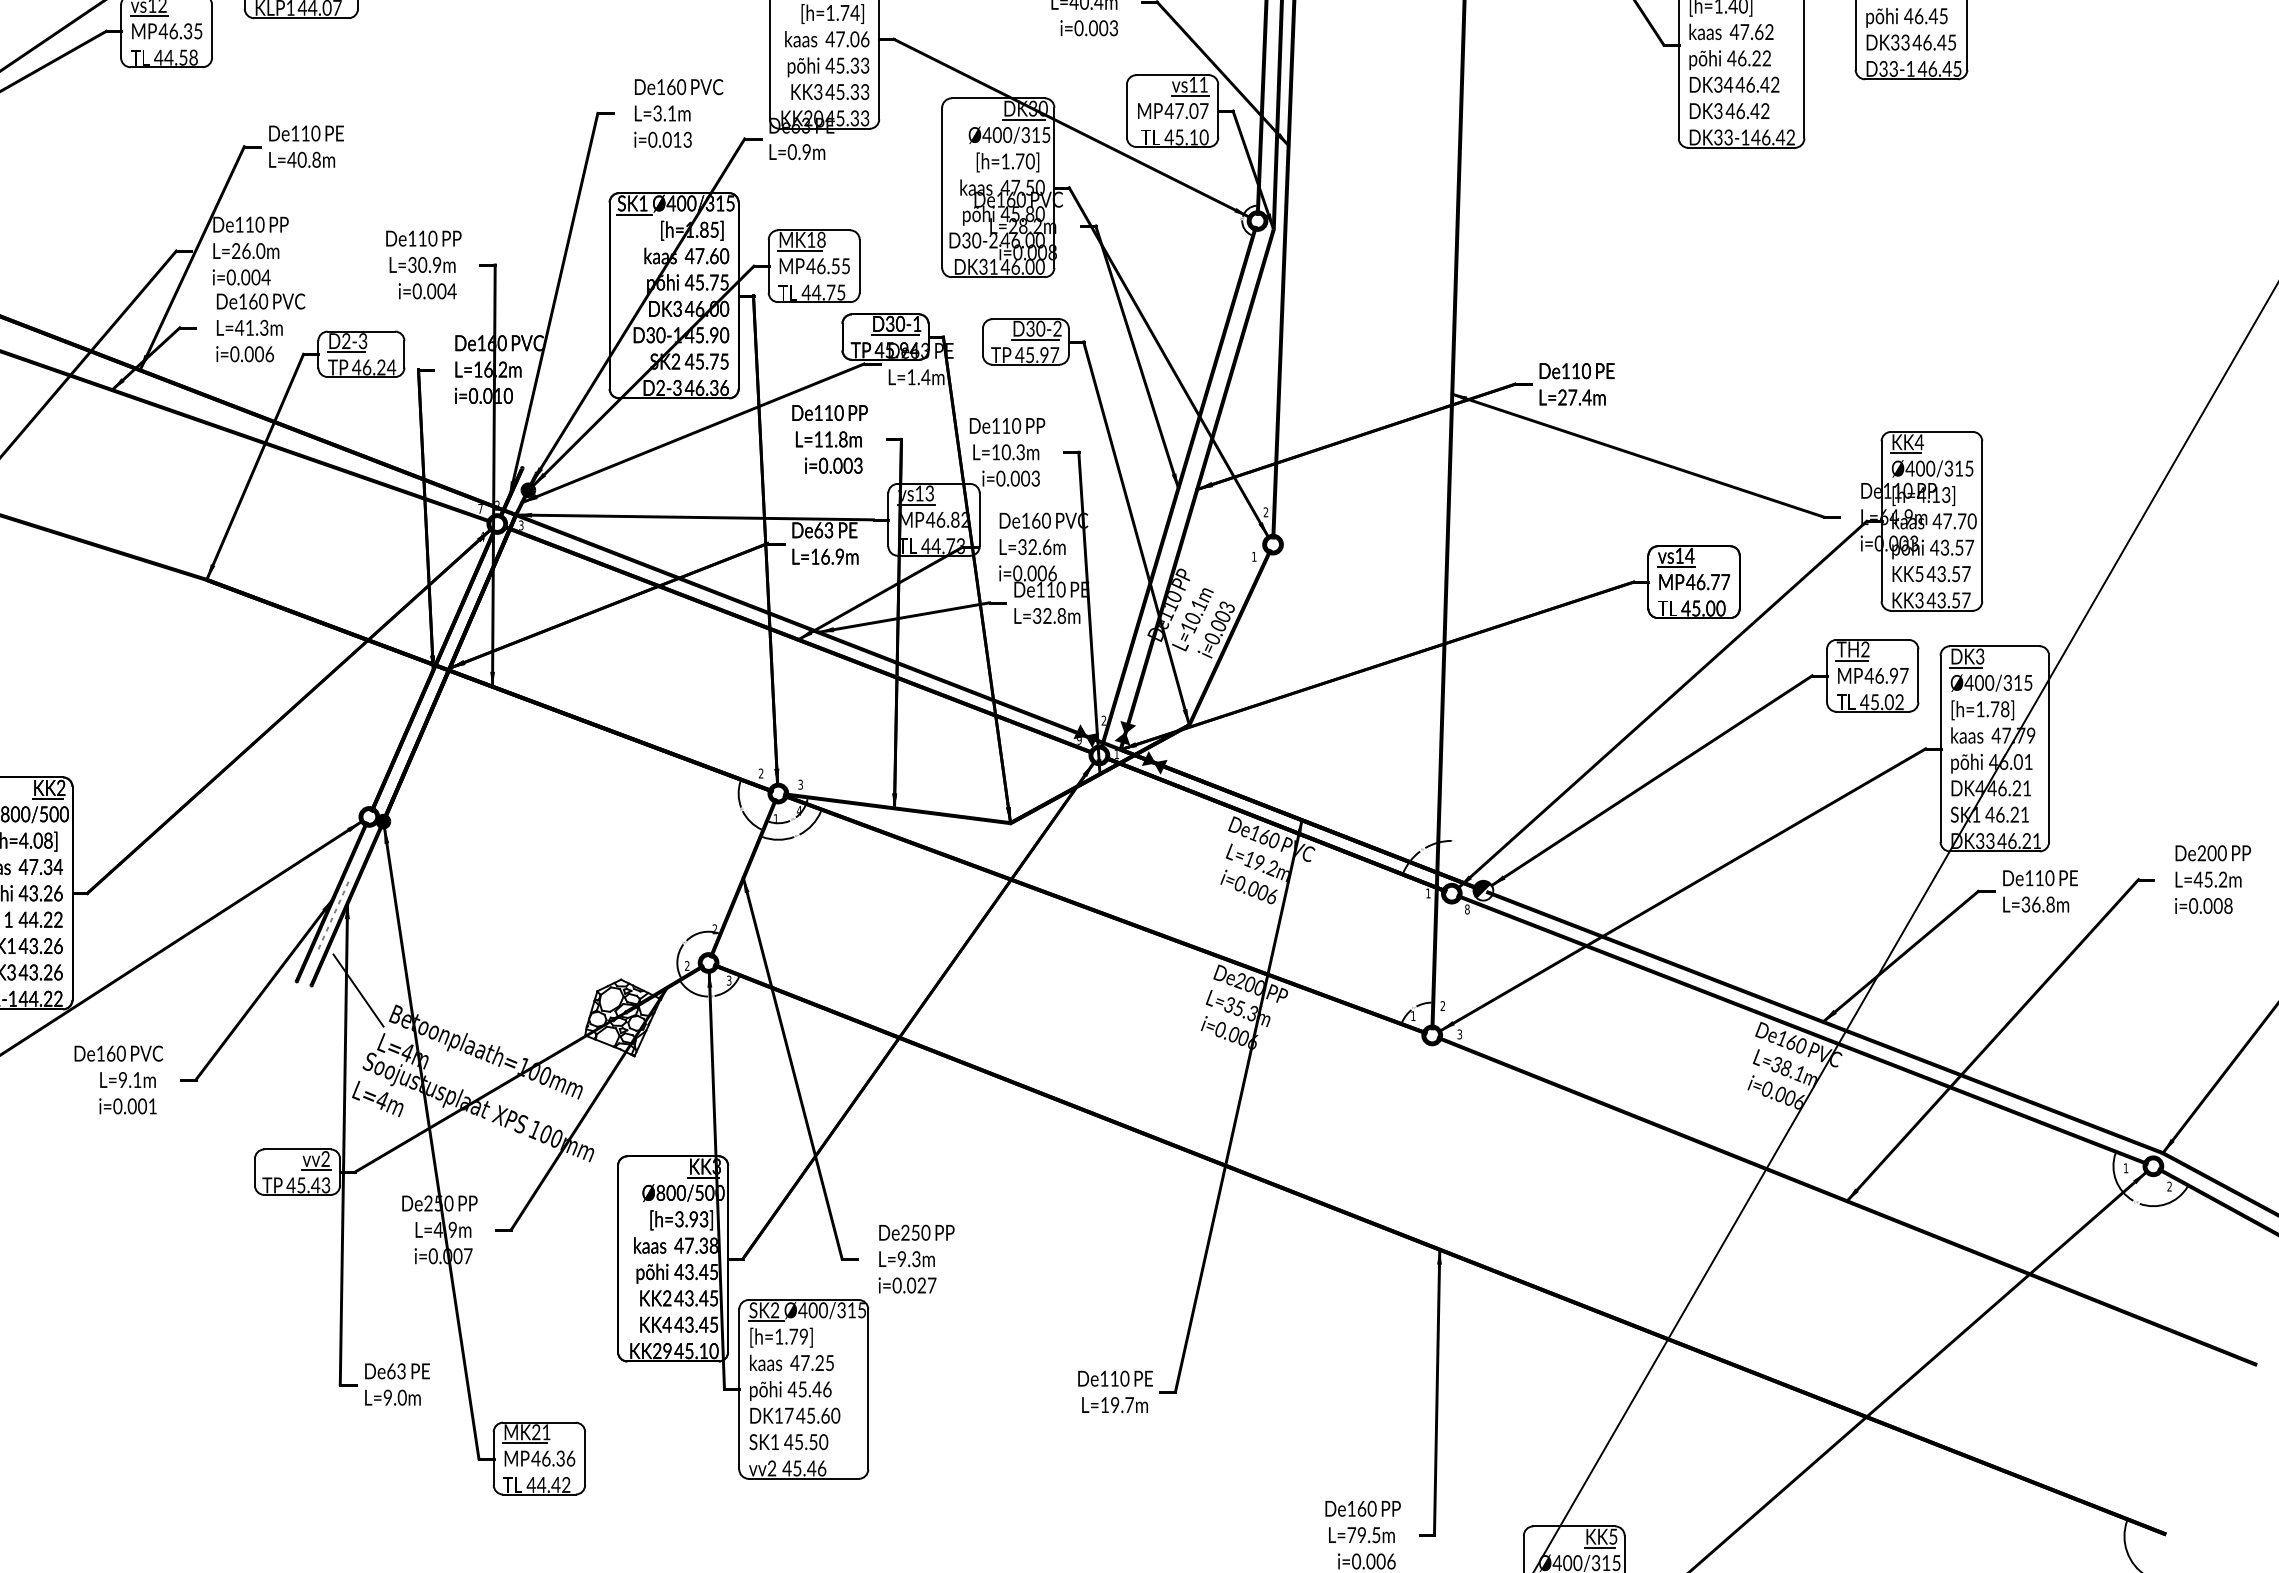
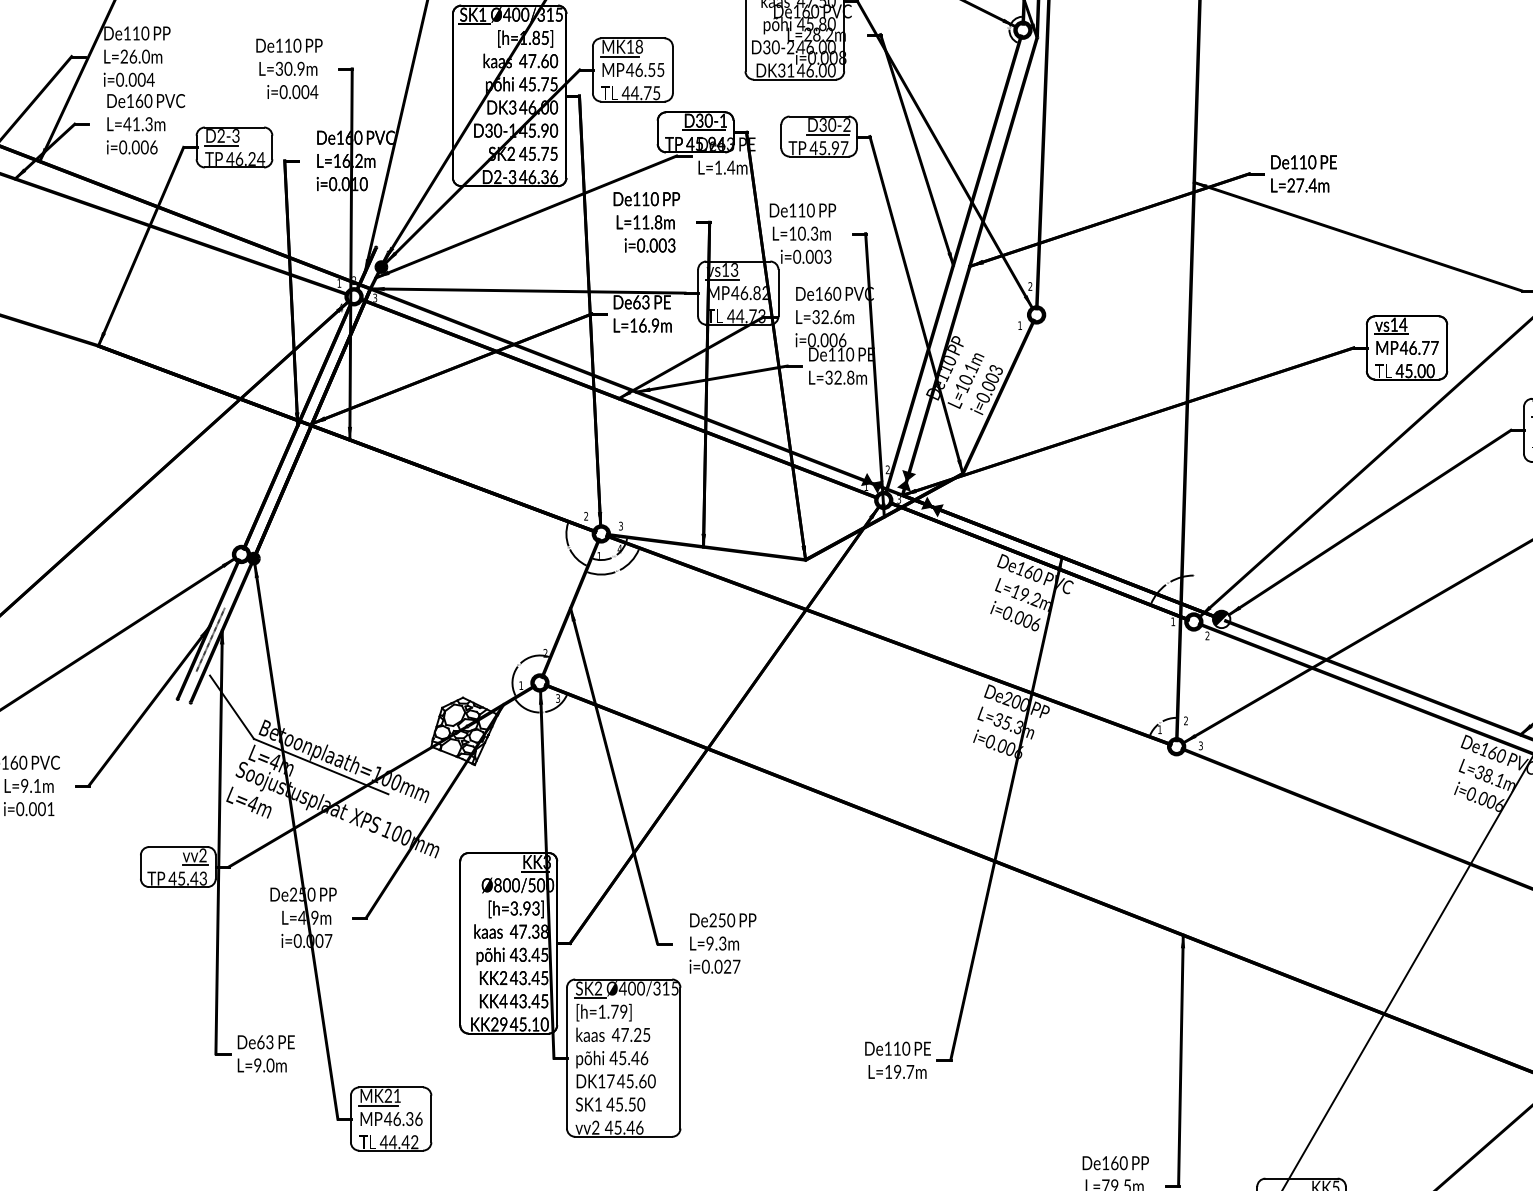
text: (480, 508) -> (339, 283), 7 -> 1
text: (1079, 740) -> (866, 487), 9 -> 1
text: (1116, 754) -> (898, 499), 1 -> 3
text: (1467, 909) -> (1207, 635), 8 -> 2
line: (334, 913) -> (210, 639), added
text: (687, 965) -> (521, 685), 2 -> 1
line: (459, 1057) -> (320, 766), added

